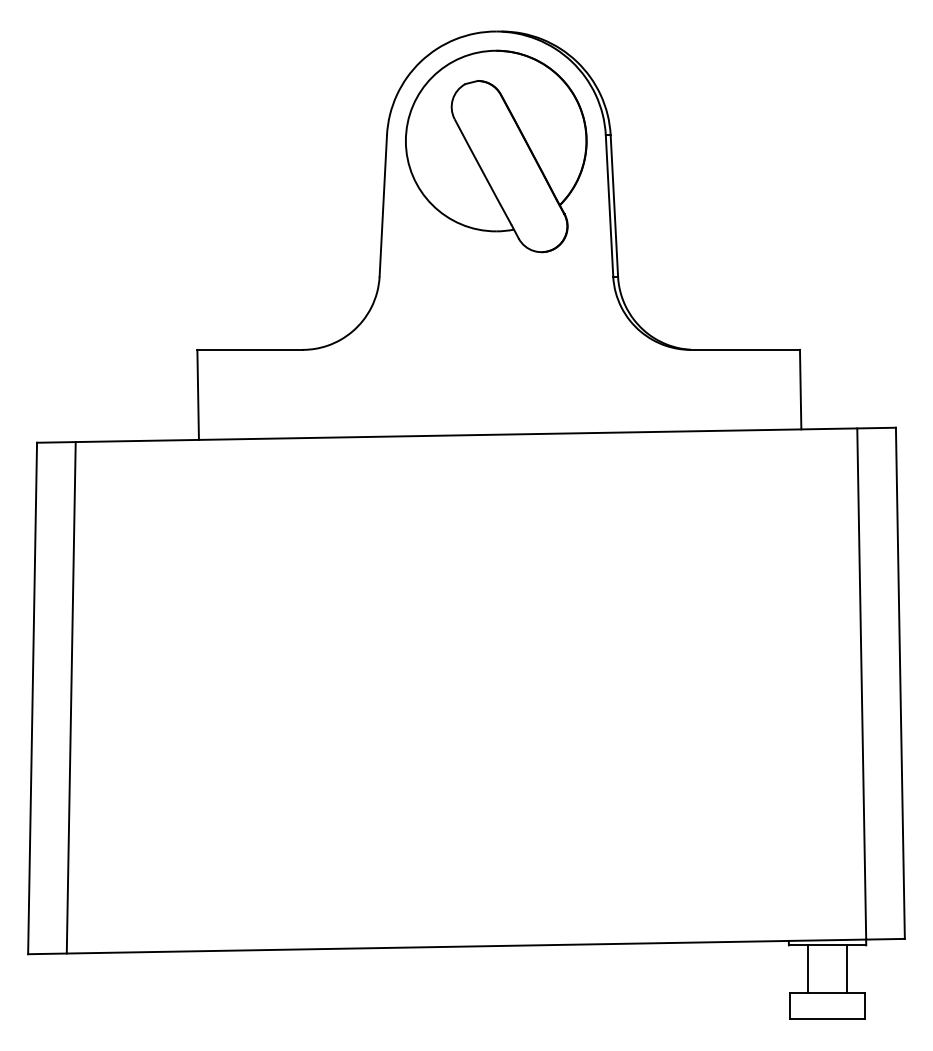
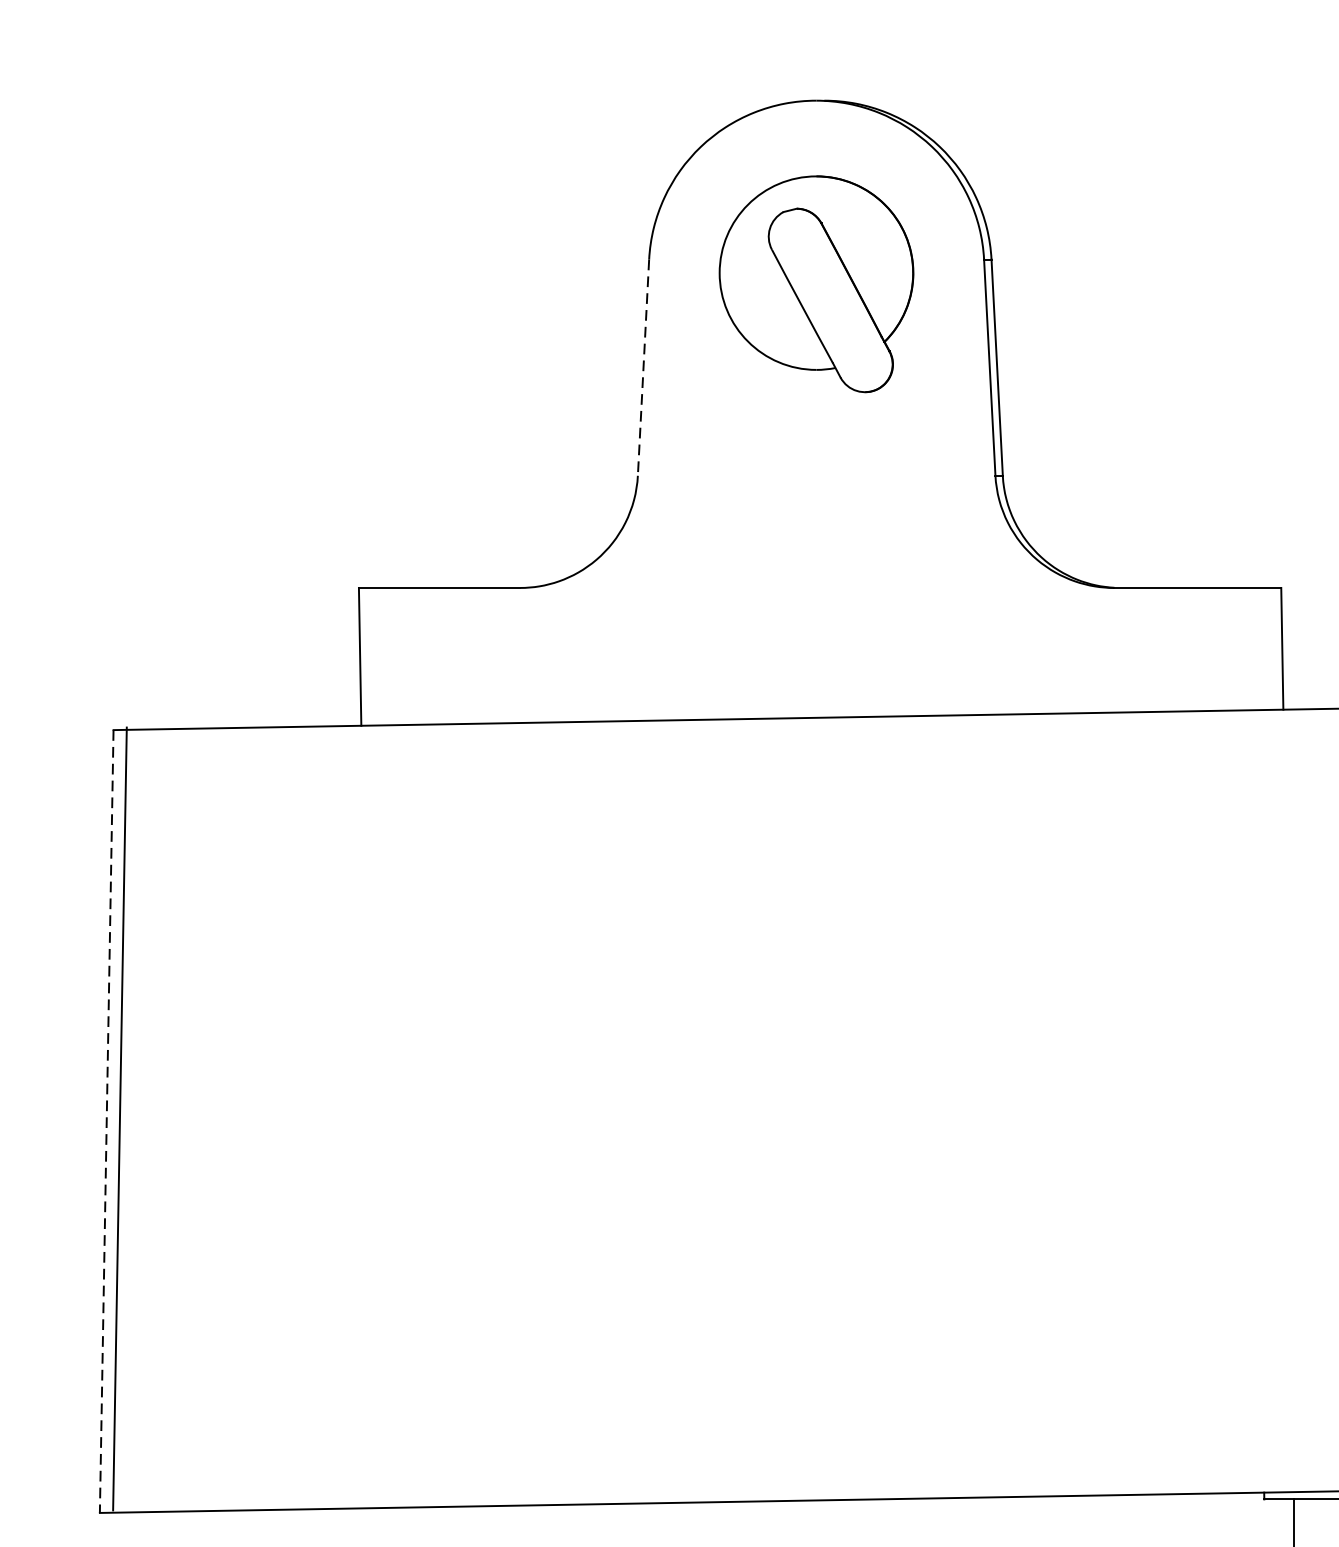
part: (496, 151) -> (816, 284), size x0.7
line: (383, 205) -> (643, 366), solid -> dashed
line: (70, 697) -> (118, 1118), moved
line: (32, 698) -> (106, 1121), solid -> dashed

